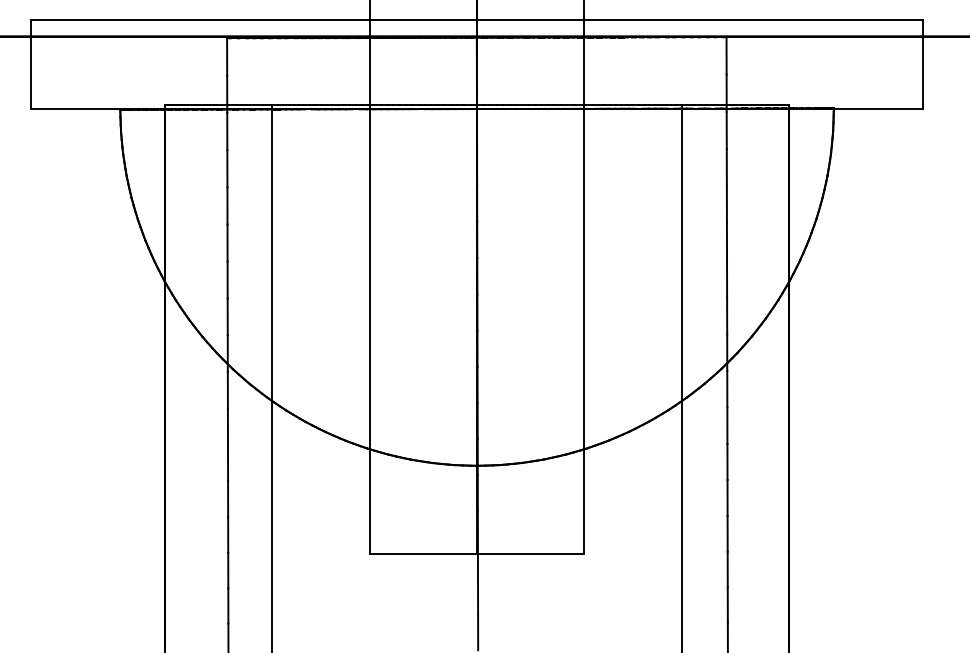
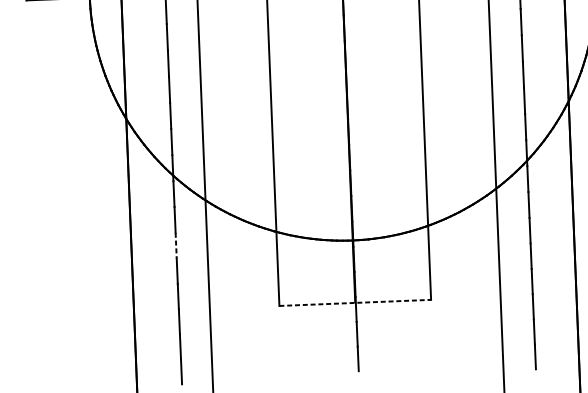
line: (228, 463) -> (176, 245), solid -> dashed
line: (477, 553) -> (355, 302), solid -> dashed

